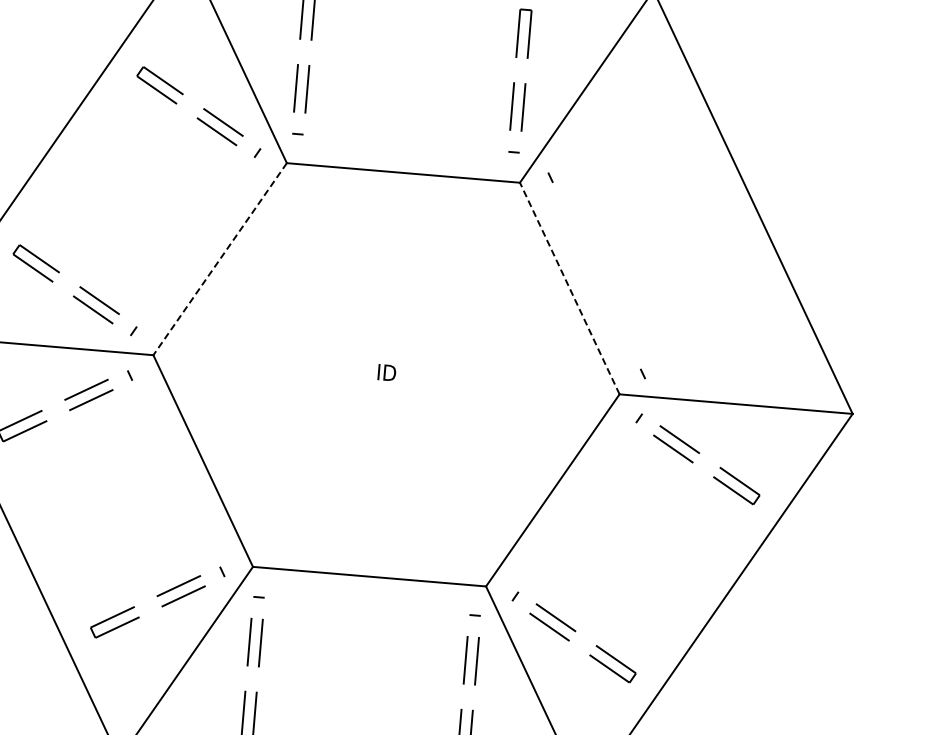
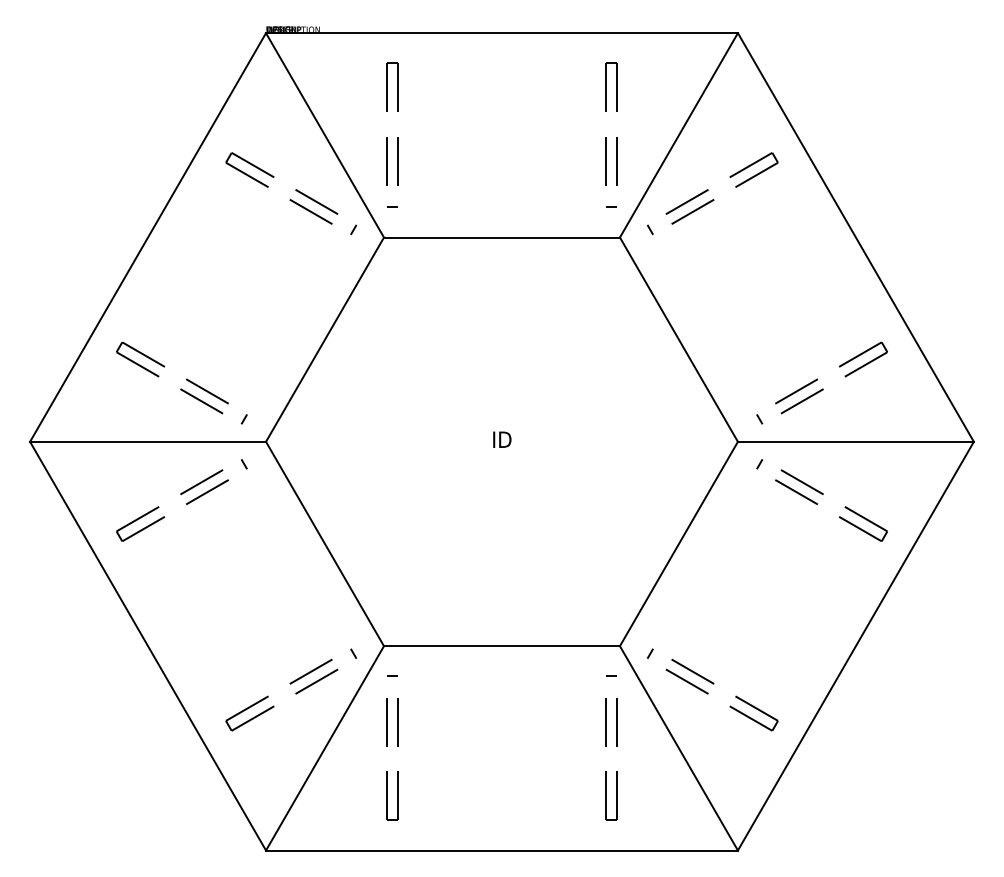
part: (611, 142) -> (708, 189), added
line: (220, 259) -> (325, 339), dashed -> solid
line: (569, 288) -> (678, 339), dashed -> solid
part: (726, 329) -> (839, 367), added

